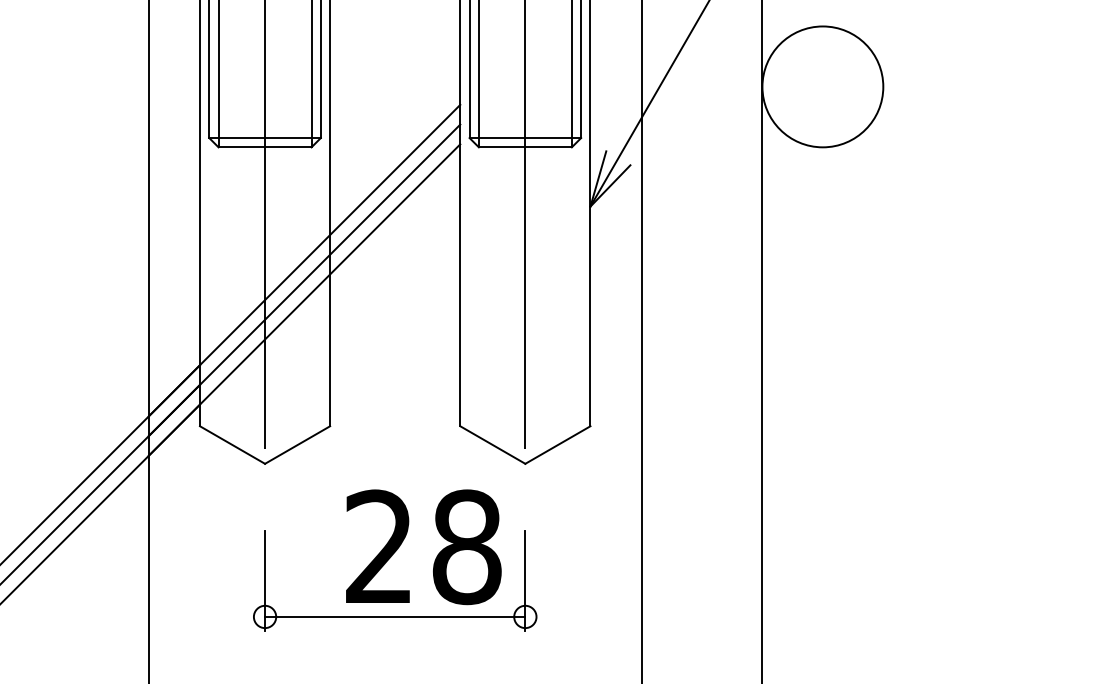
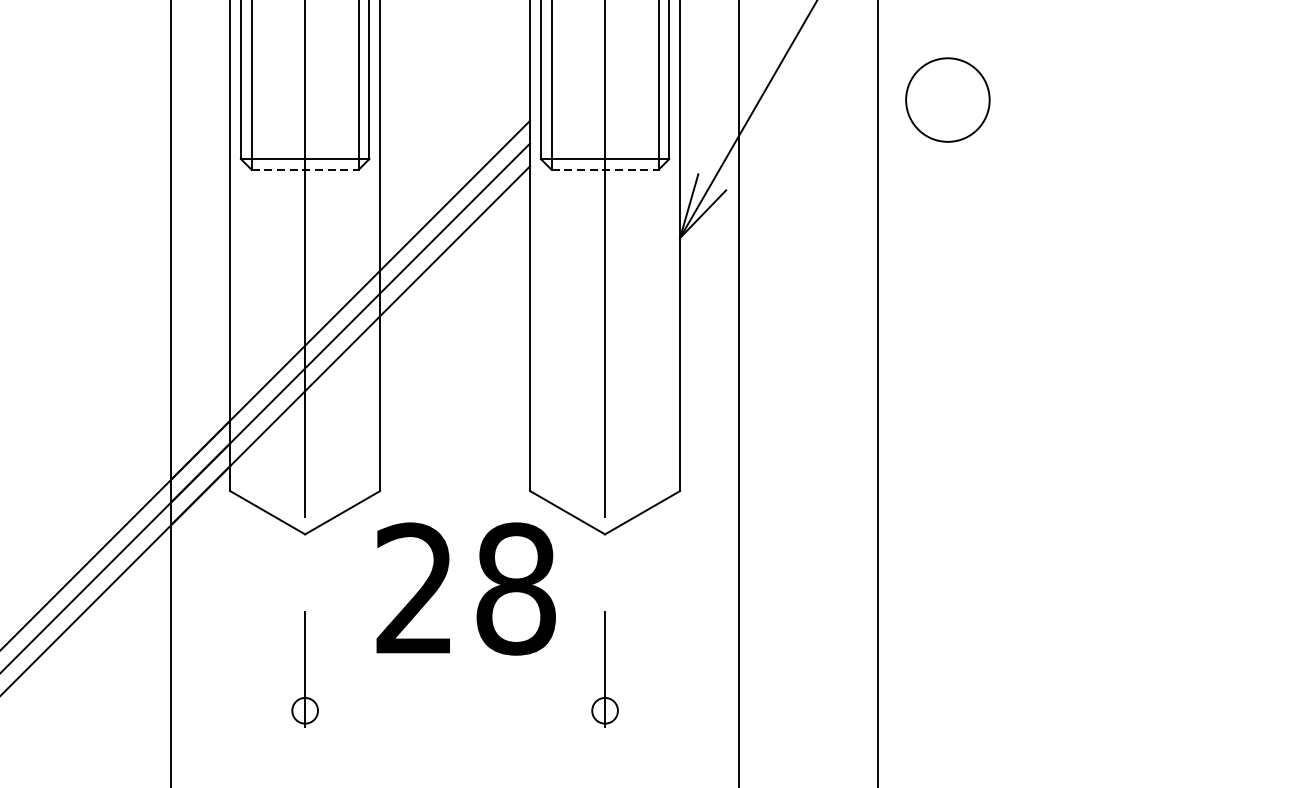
circle: (822, 86) -> (947, 99), size x0.6
line: (265, 147) -> (305, 169), solid -> dashed
line: (525, 147) -> (605, 169), solid -> dashed
text: (423, 547) -> (465, 589), moved
line: (395, 616) -> (455, 710), removed

